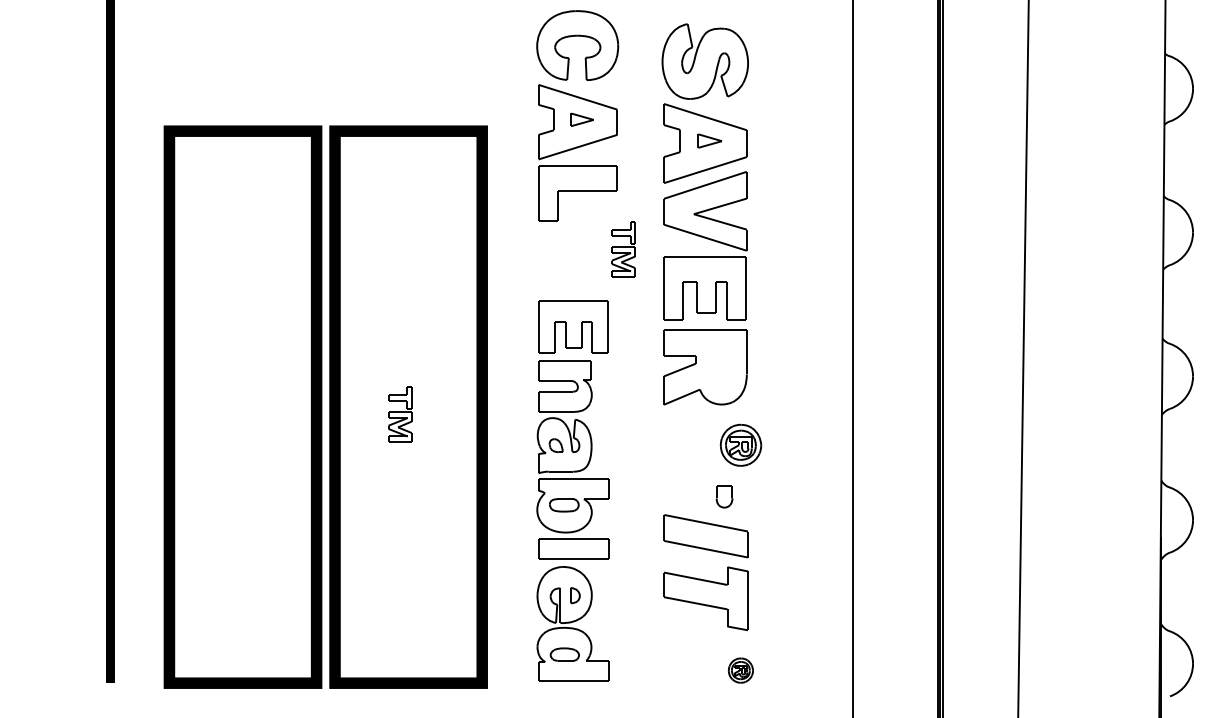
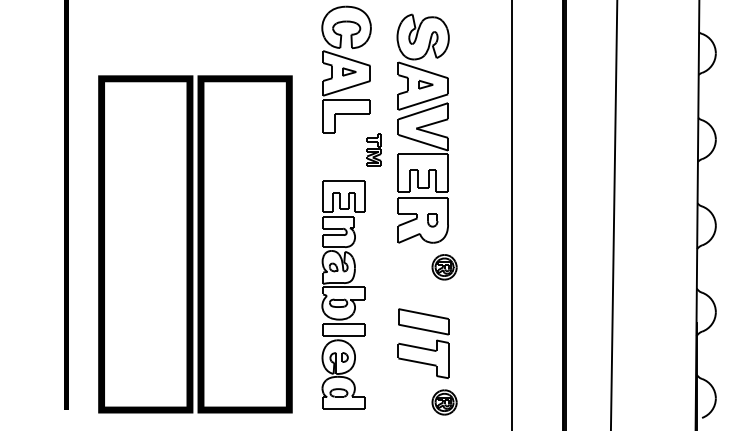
part: (399, 413) -> (239, 248), removed
part: (724, 497) -> (432, 220), moved
part: (740, 670) -> (444, 402), size x1.67

